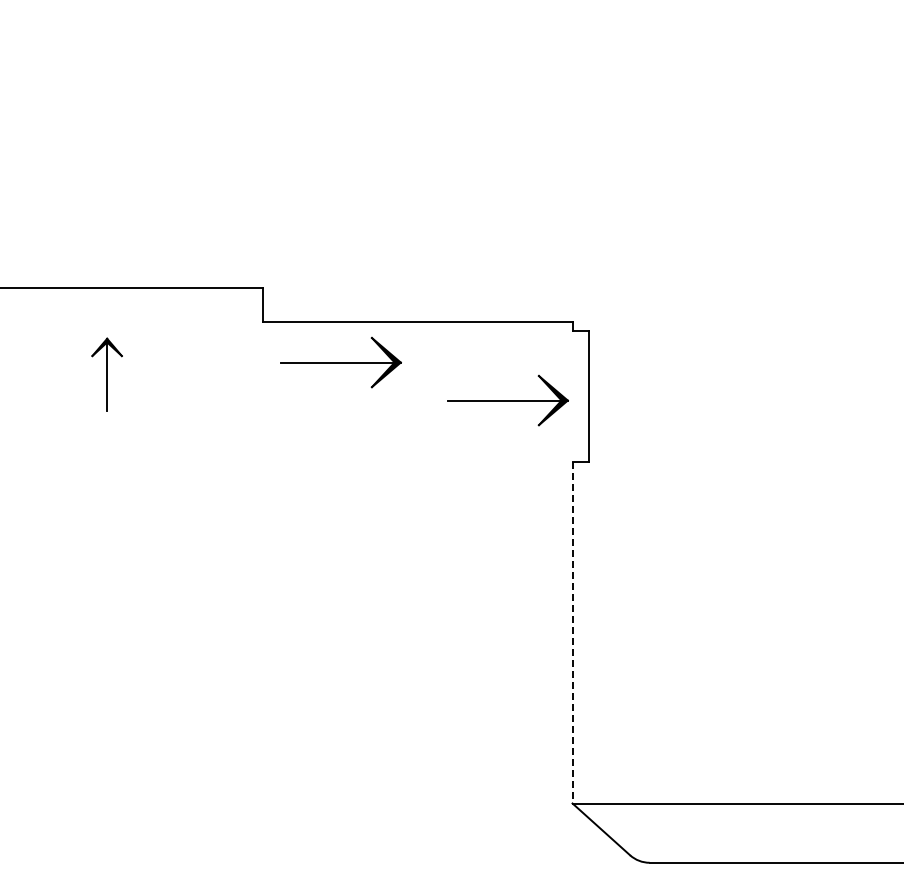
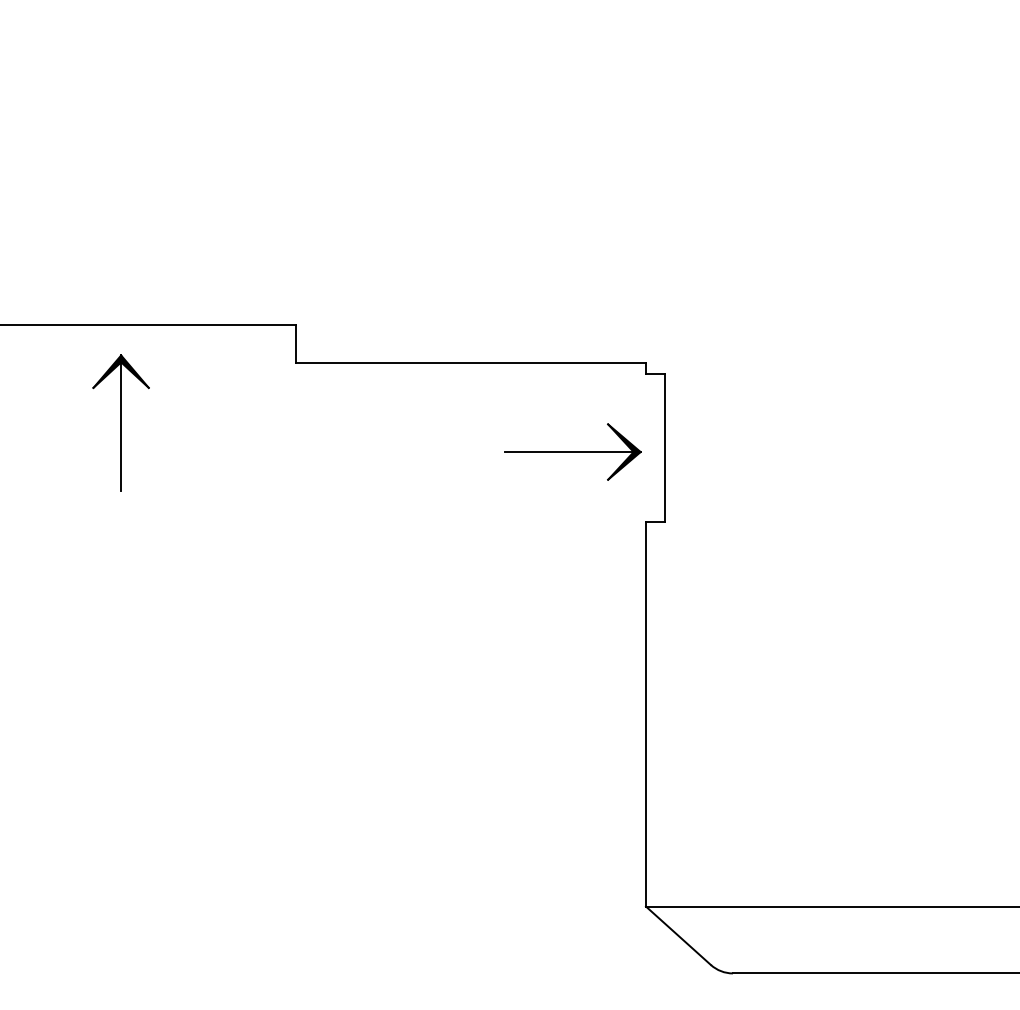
part: (340, 362) -> (384, 409), removed
part: (106, 374) -> (120, 422), size x1.67
line: (572, 632) -> (645, 713), dashed -> solid

